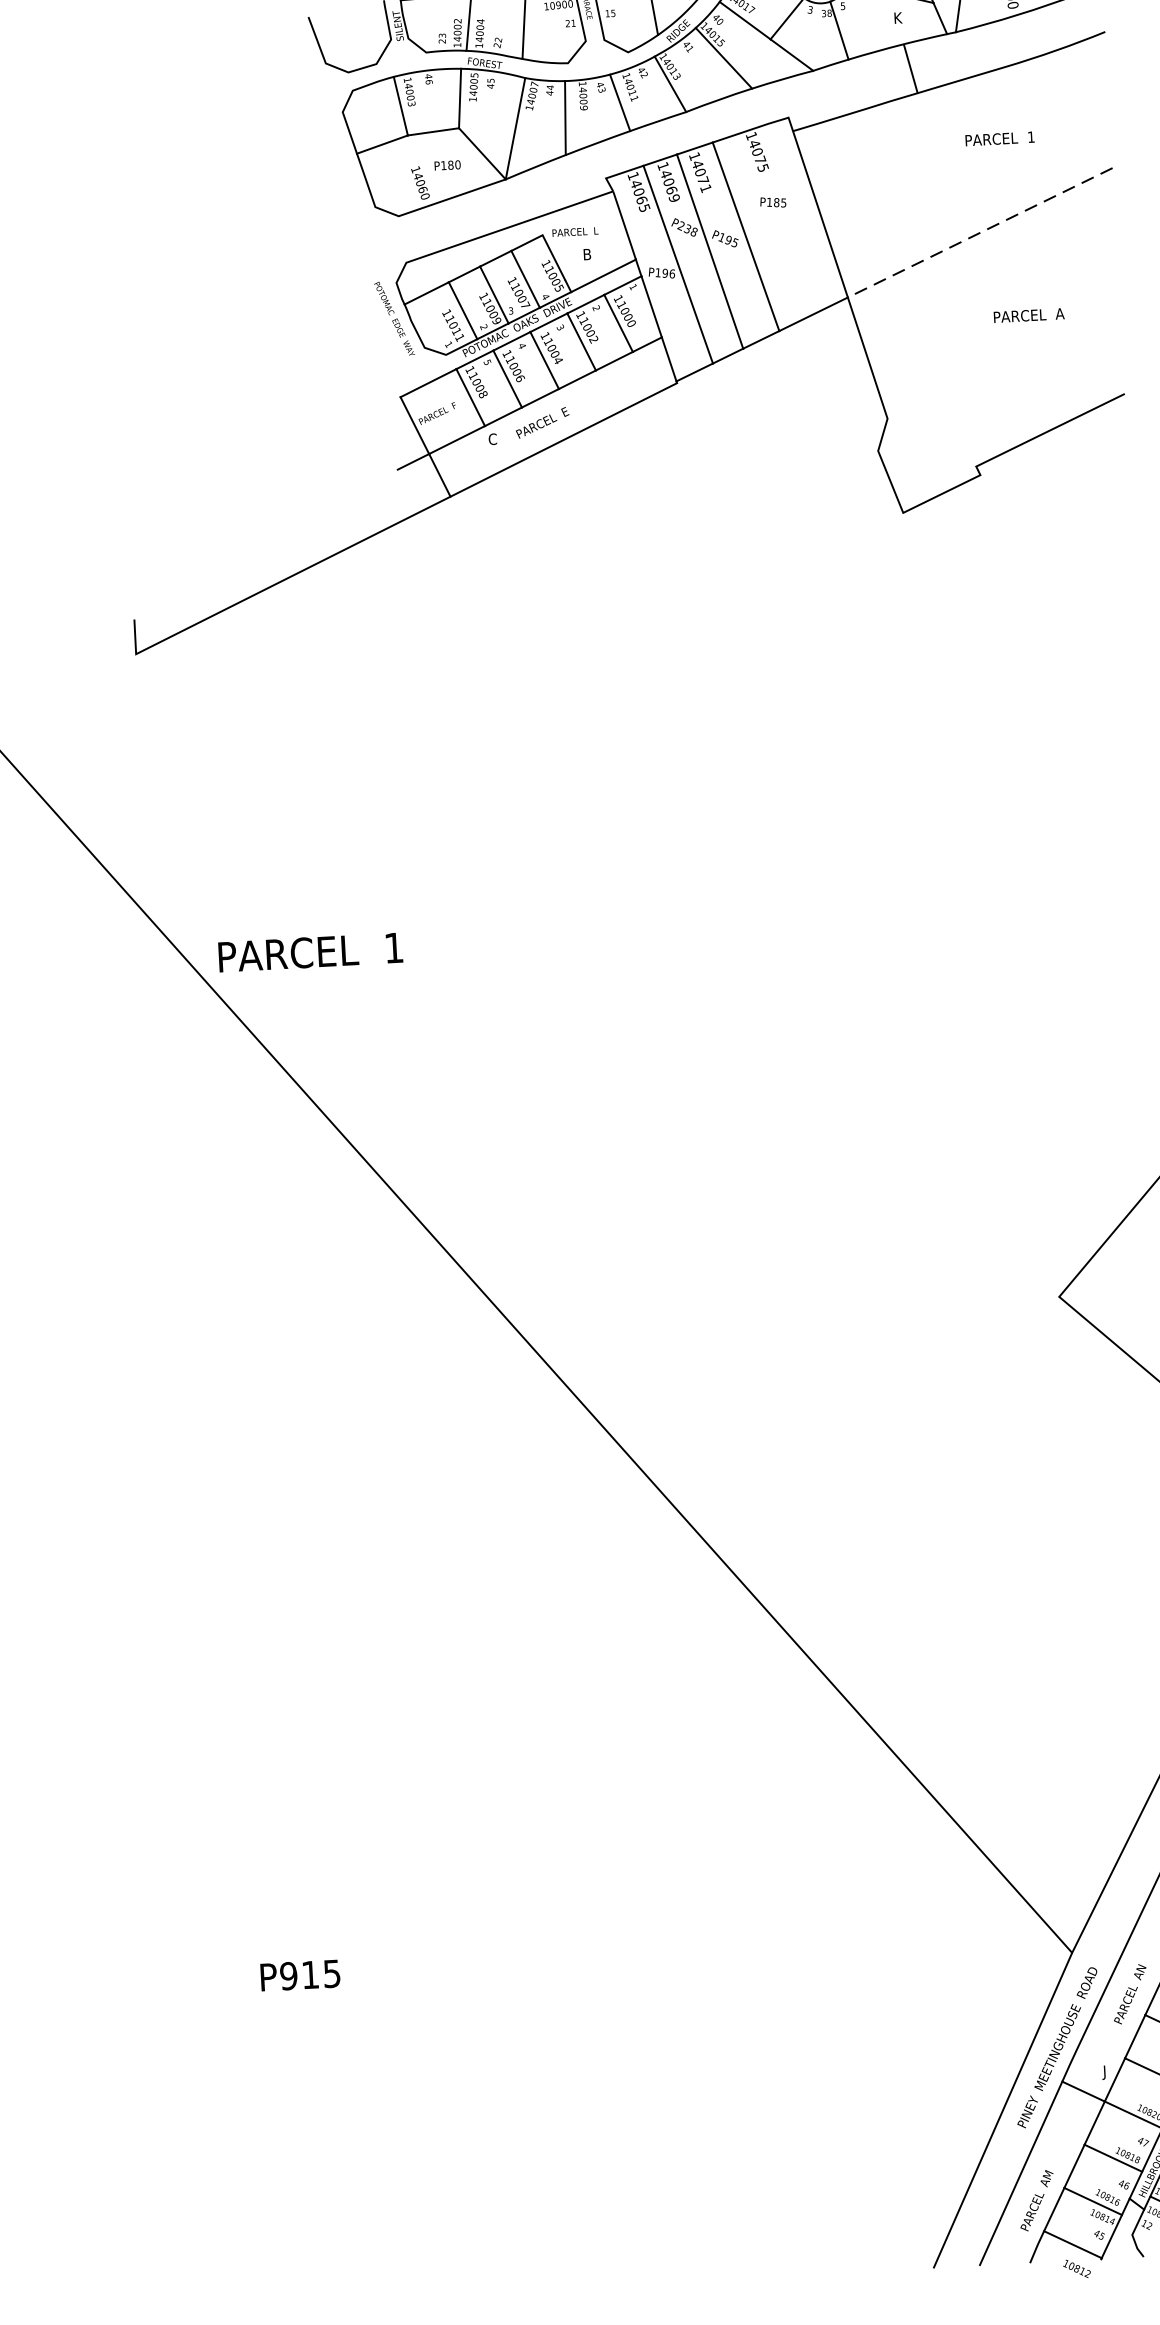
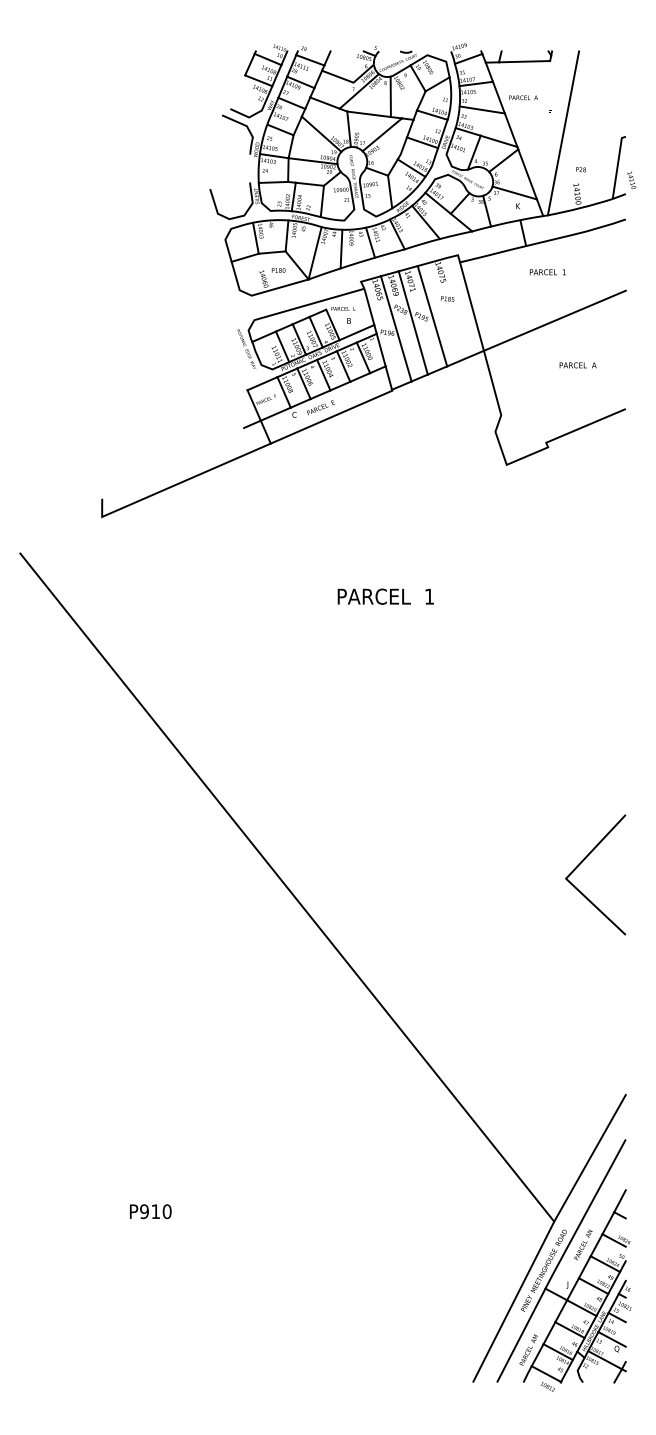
text: (999, 139) -> (547, 272), moved
line: (979, 232) -> (554, 320), dashed -> solid
text: (309, 952) -> (385, 596), moved
text: (330, 1973) -> (166, 1211), P915 -> P910

